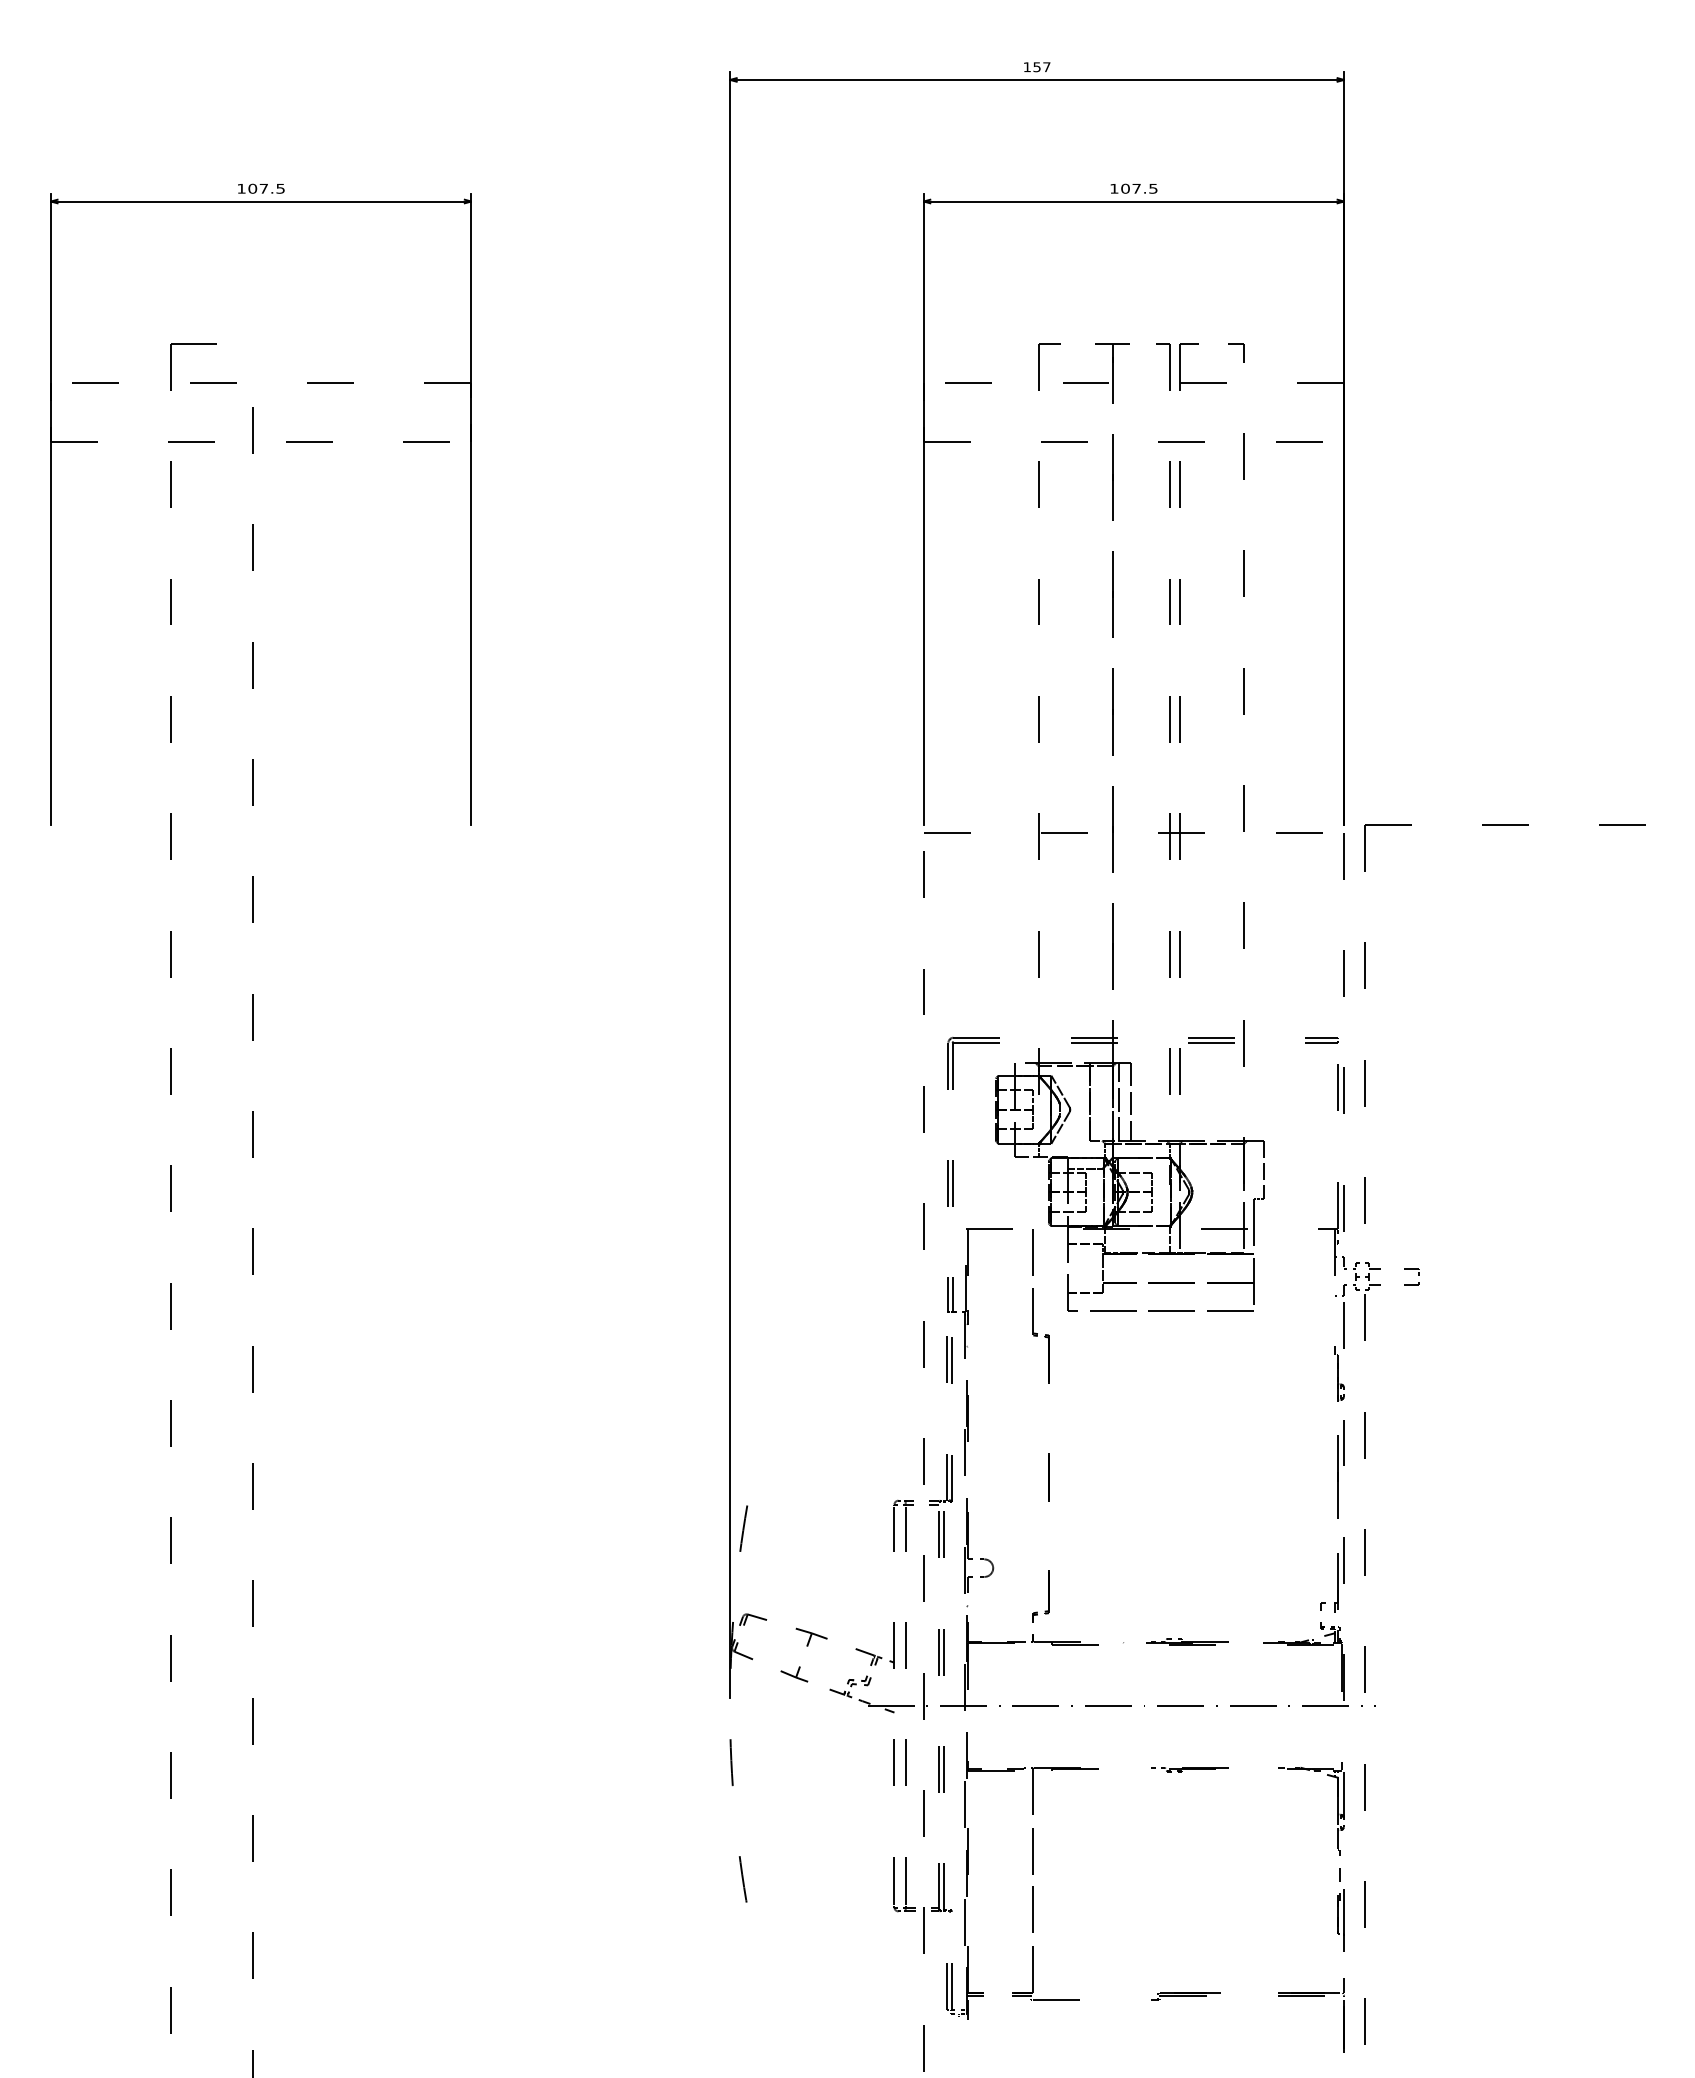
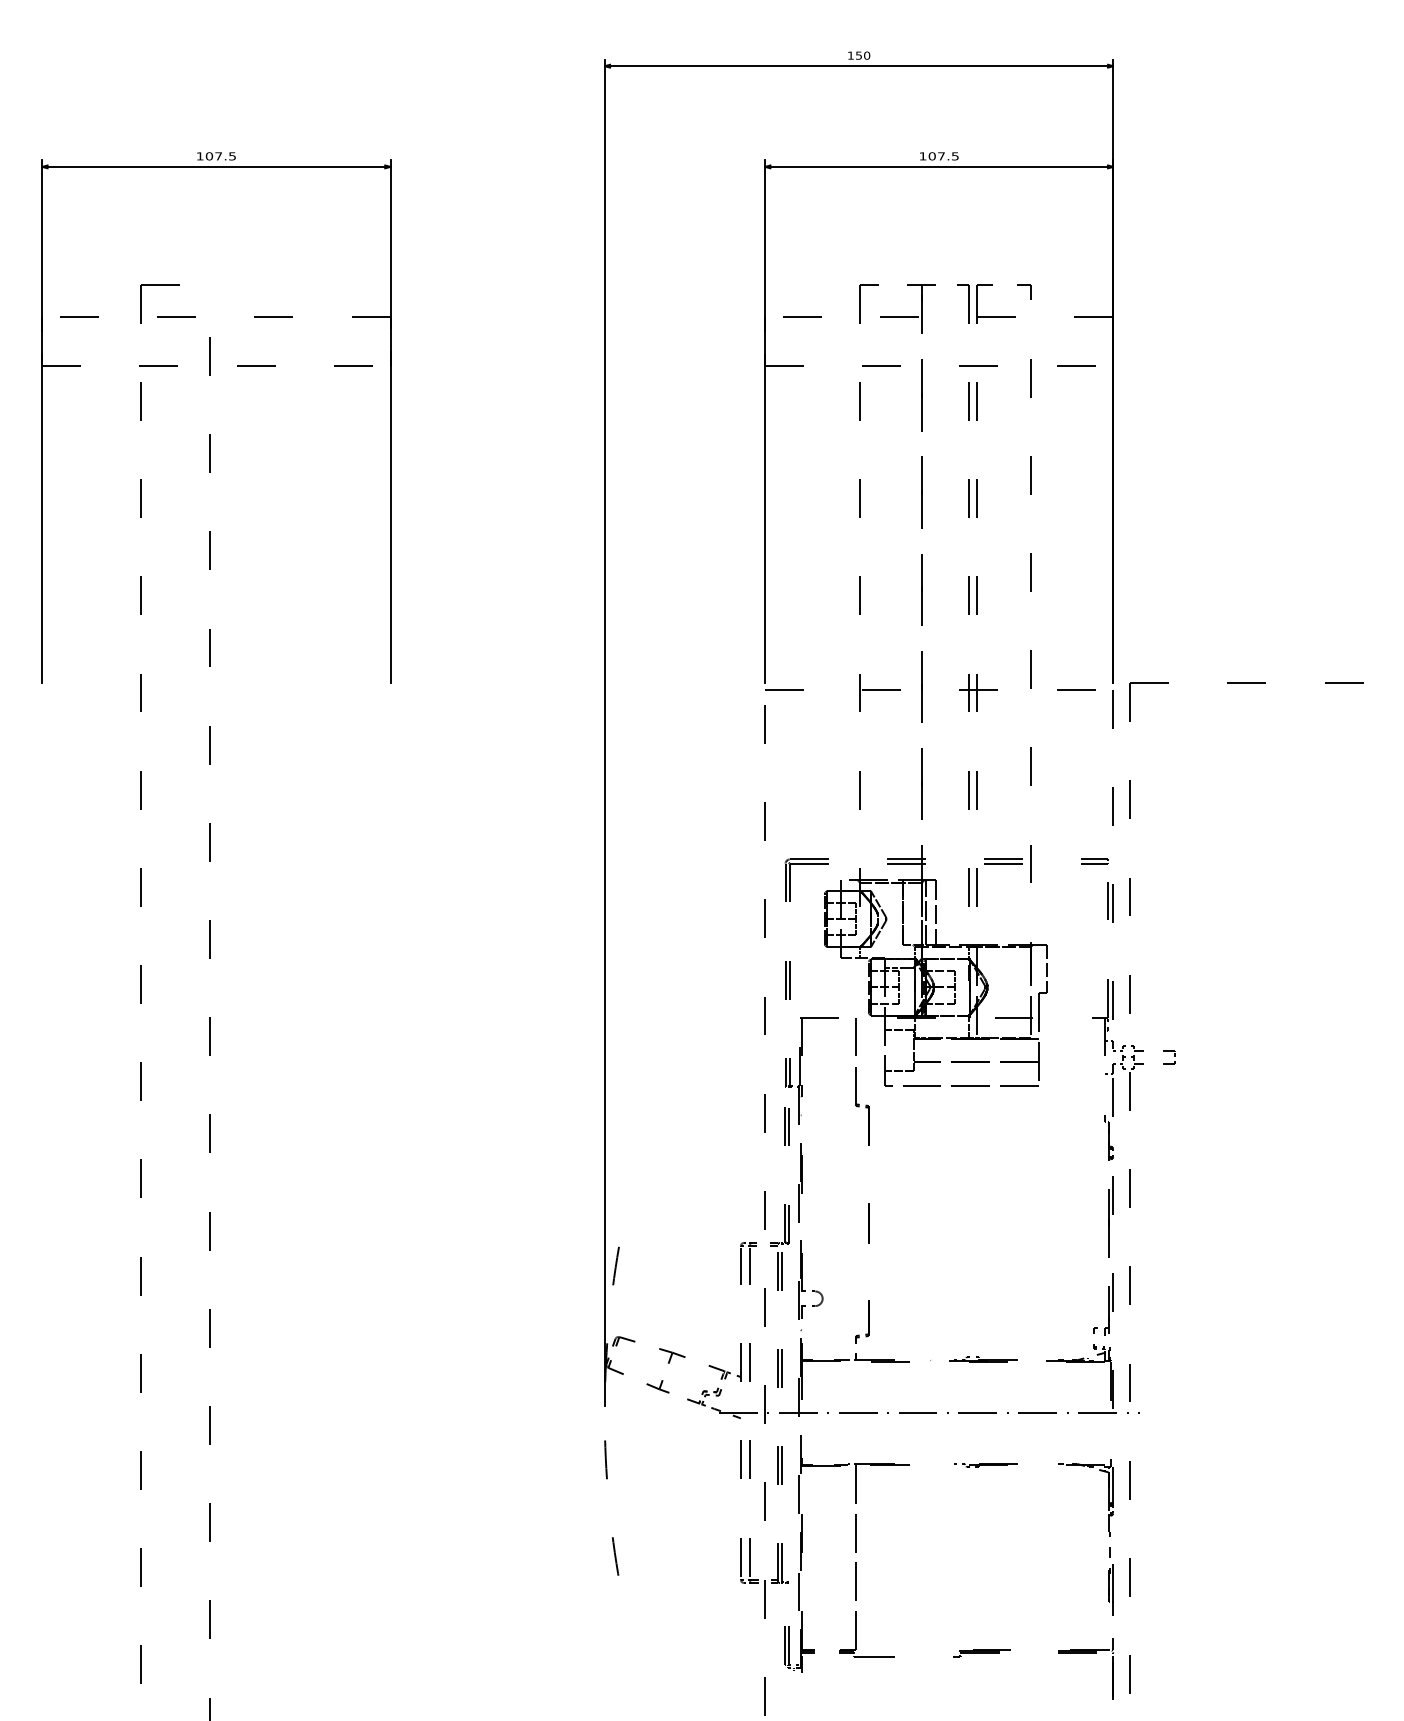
text: (1046, 67) -> (866, 55), 157 -> 150

